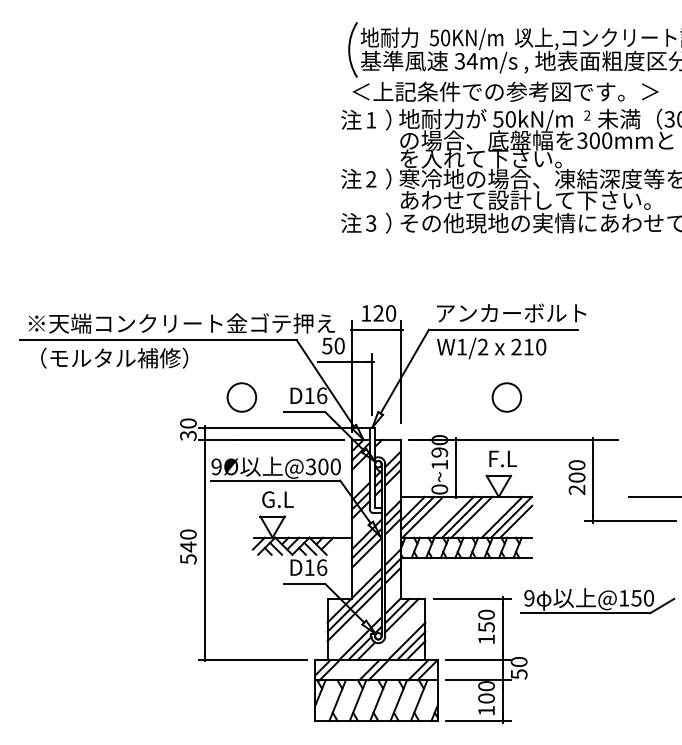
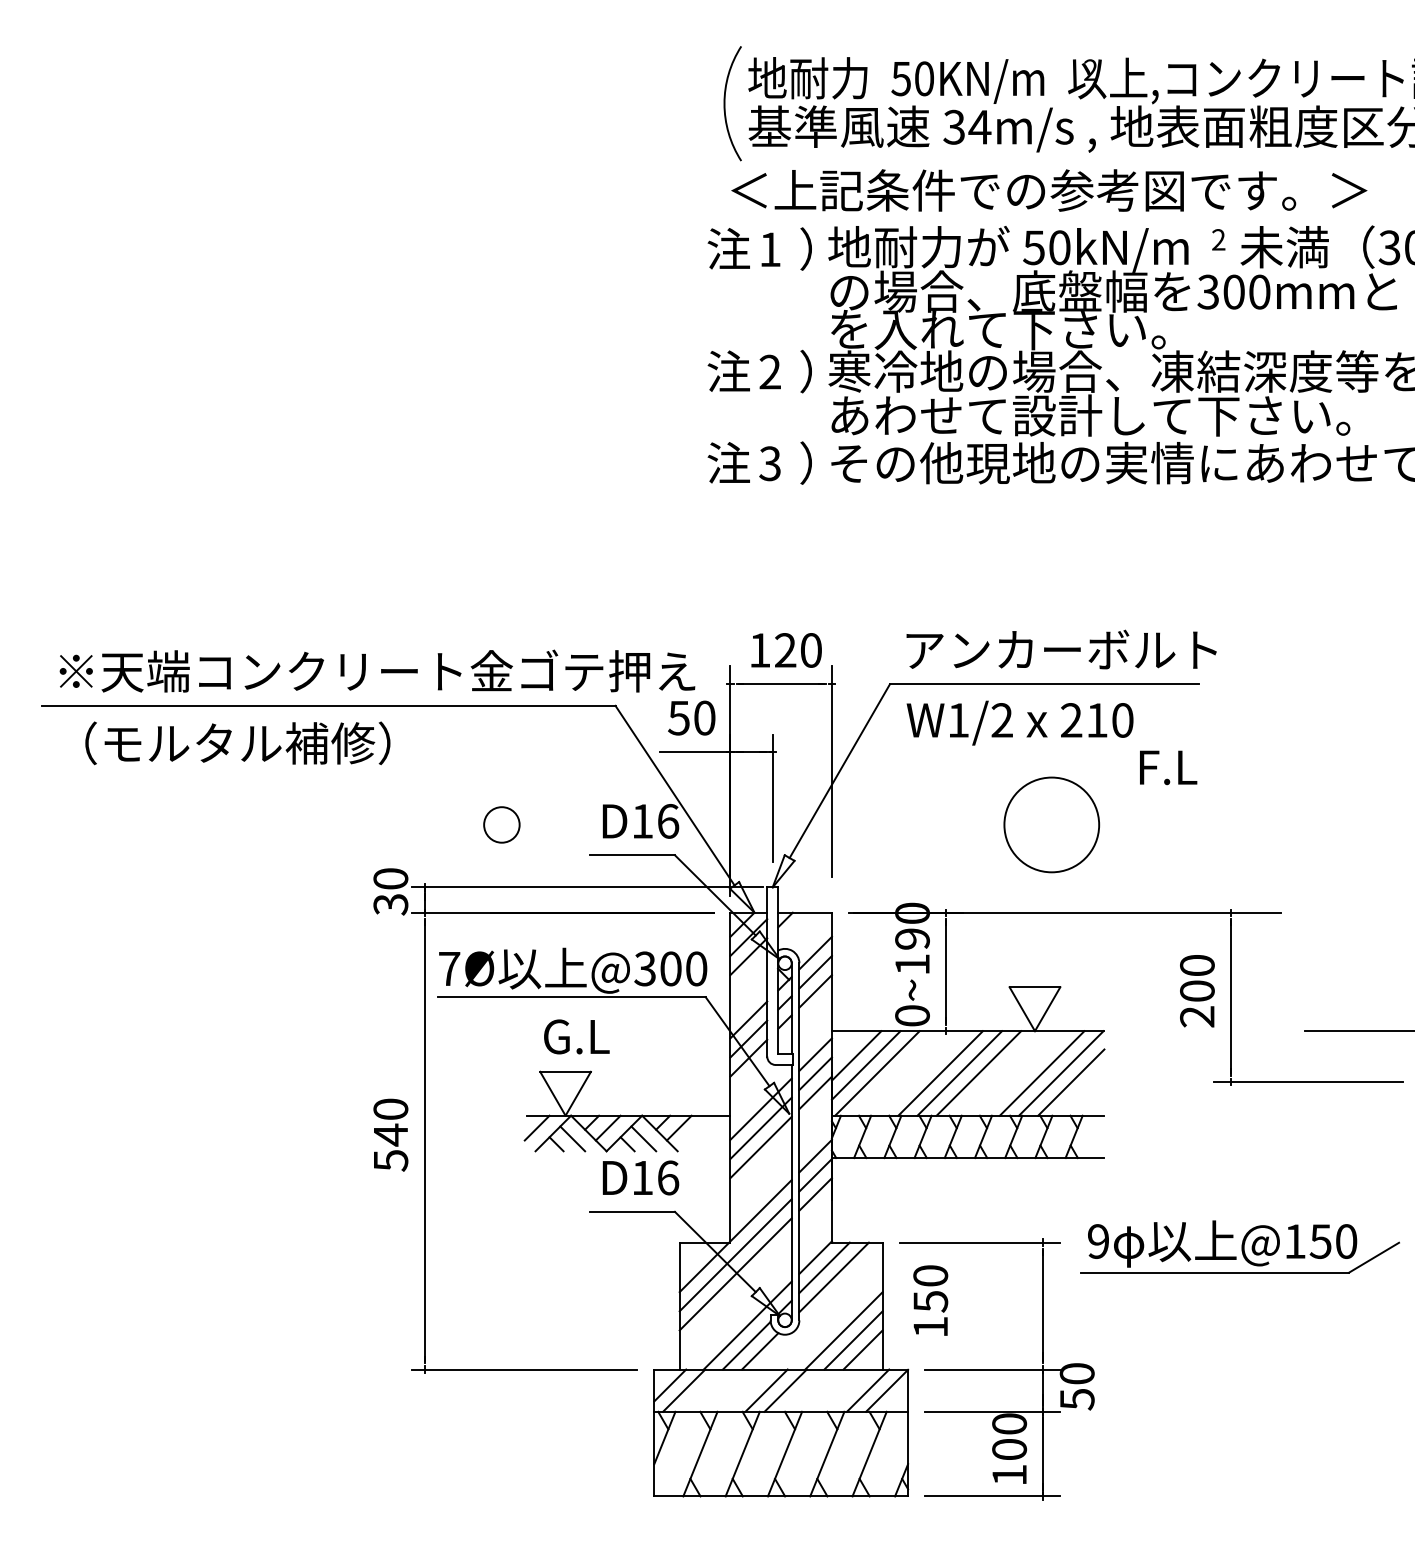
circle: (241, 397) -> (501, 824), size x0.6
circle: (506, 397) -> (1050, 824), size x1.6
text: (502, 458) -> (1167, 766), moved
text: (216, 466) -> (449, 968), 9Ø -> 7Ø
text: (486, 626) -> (930, 1300), moved

